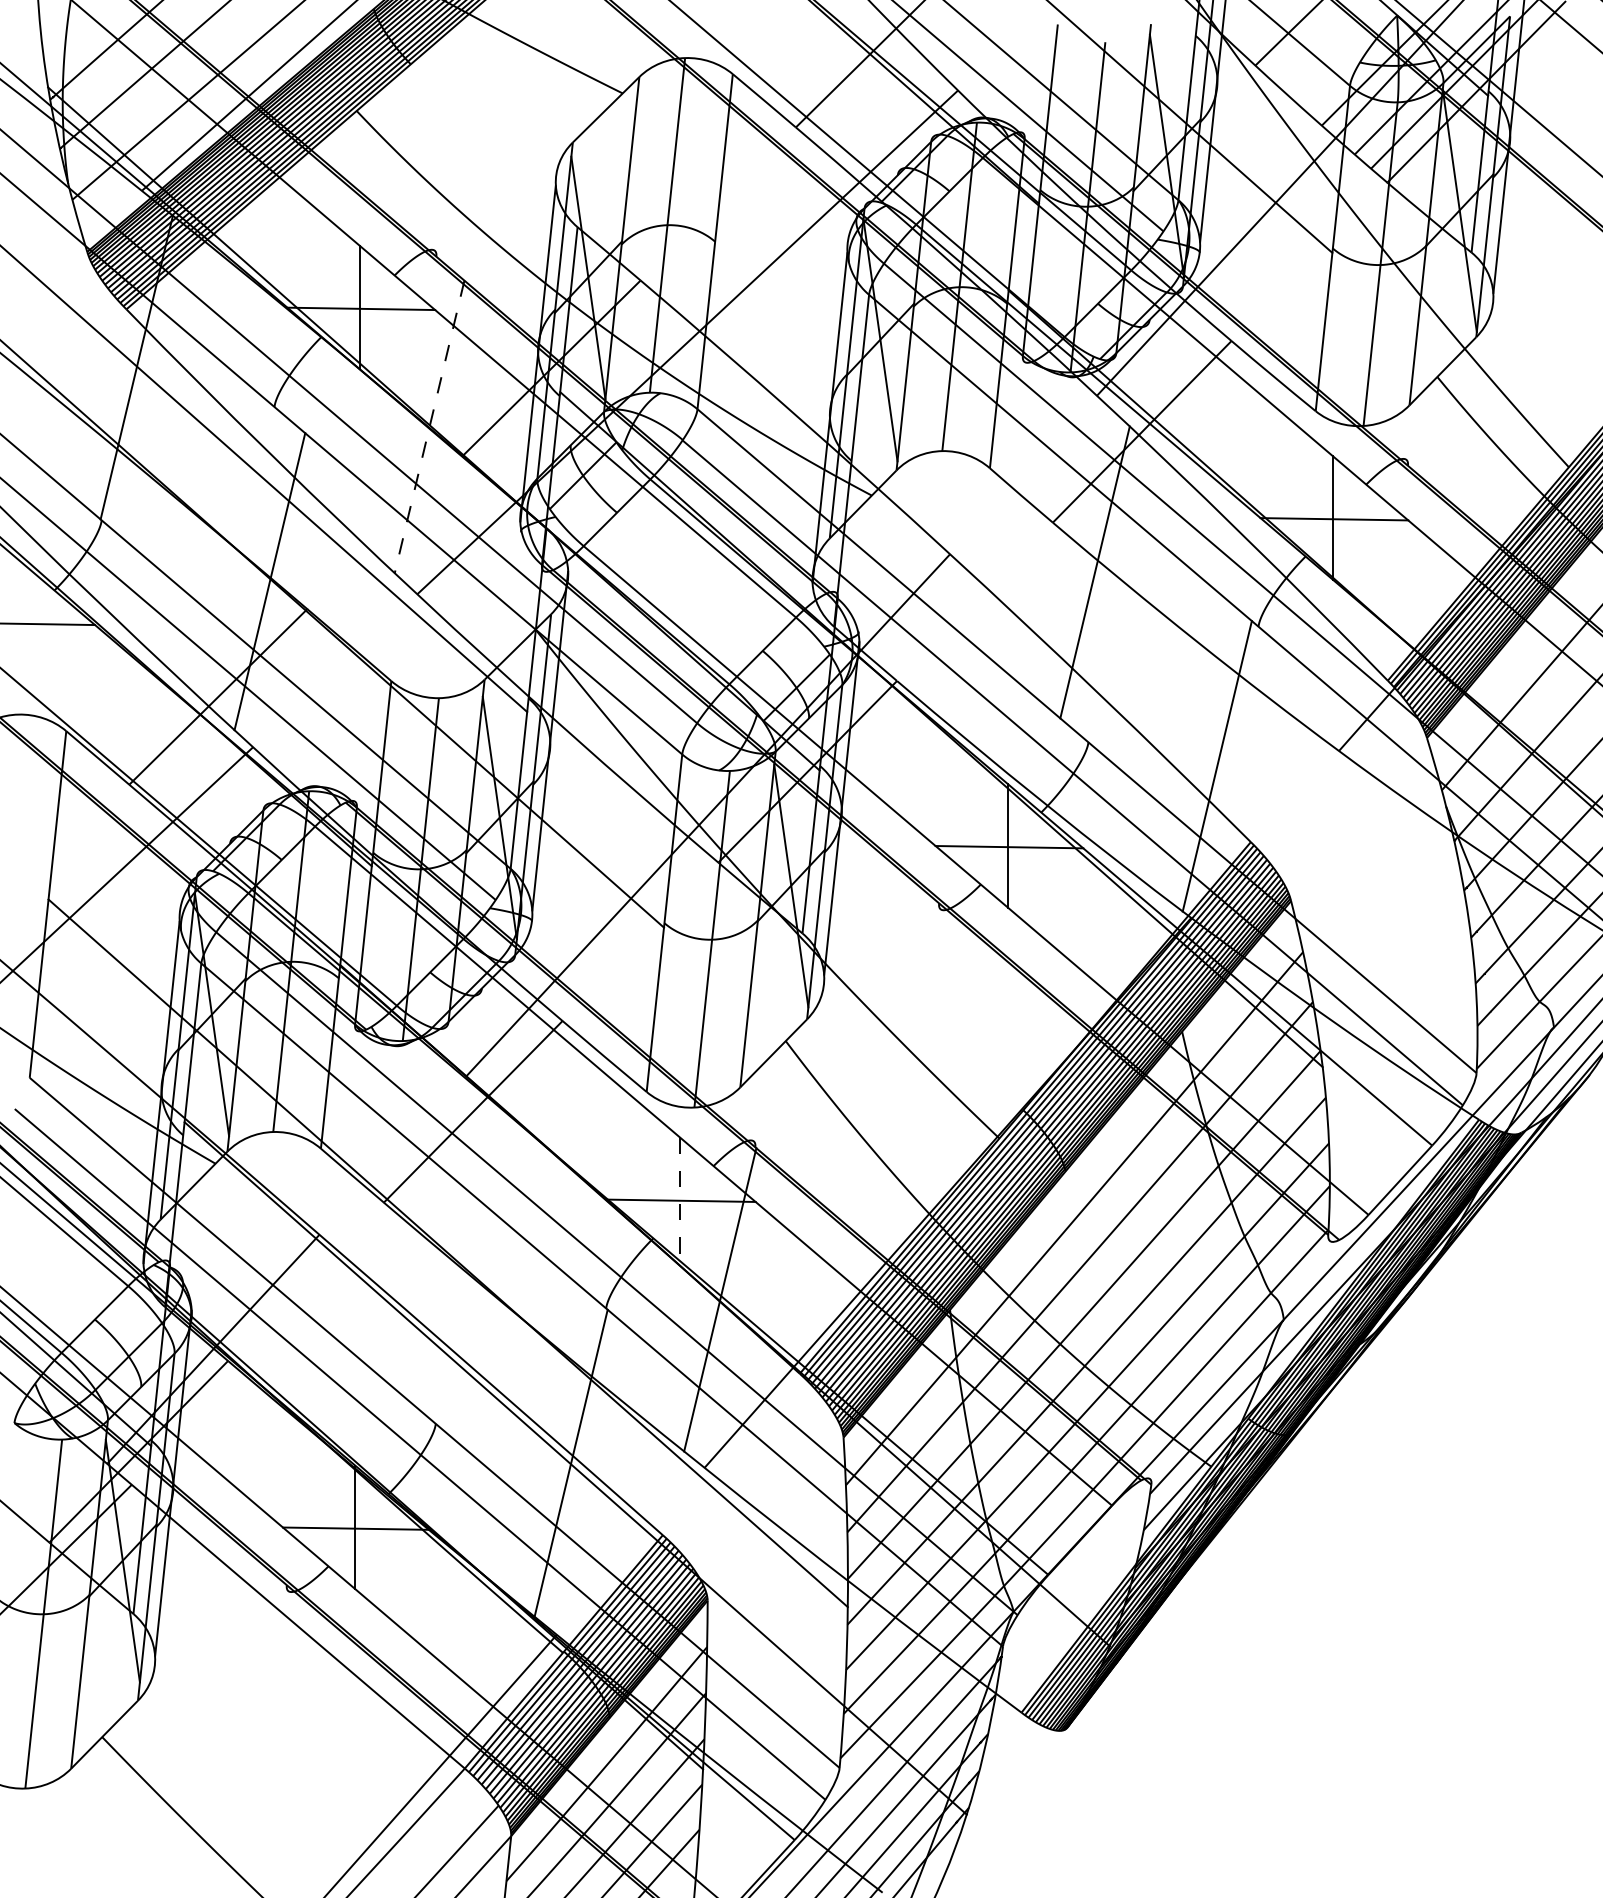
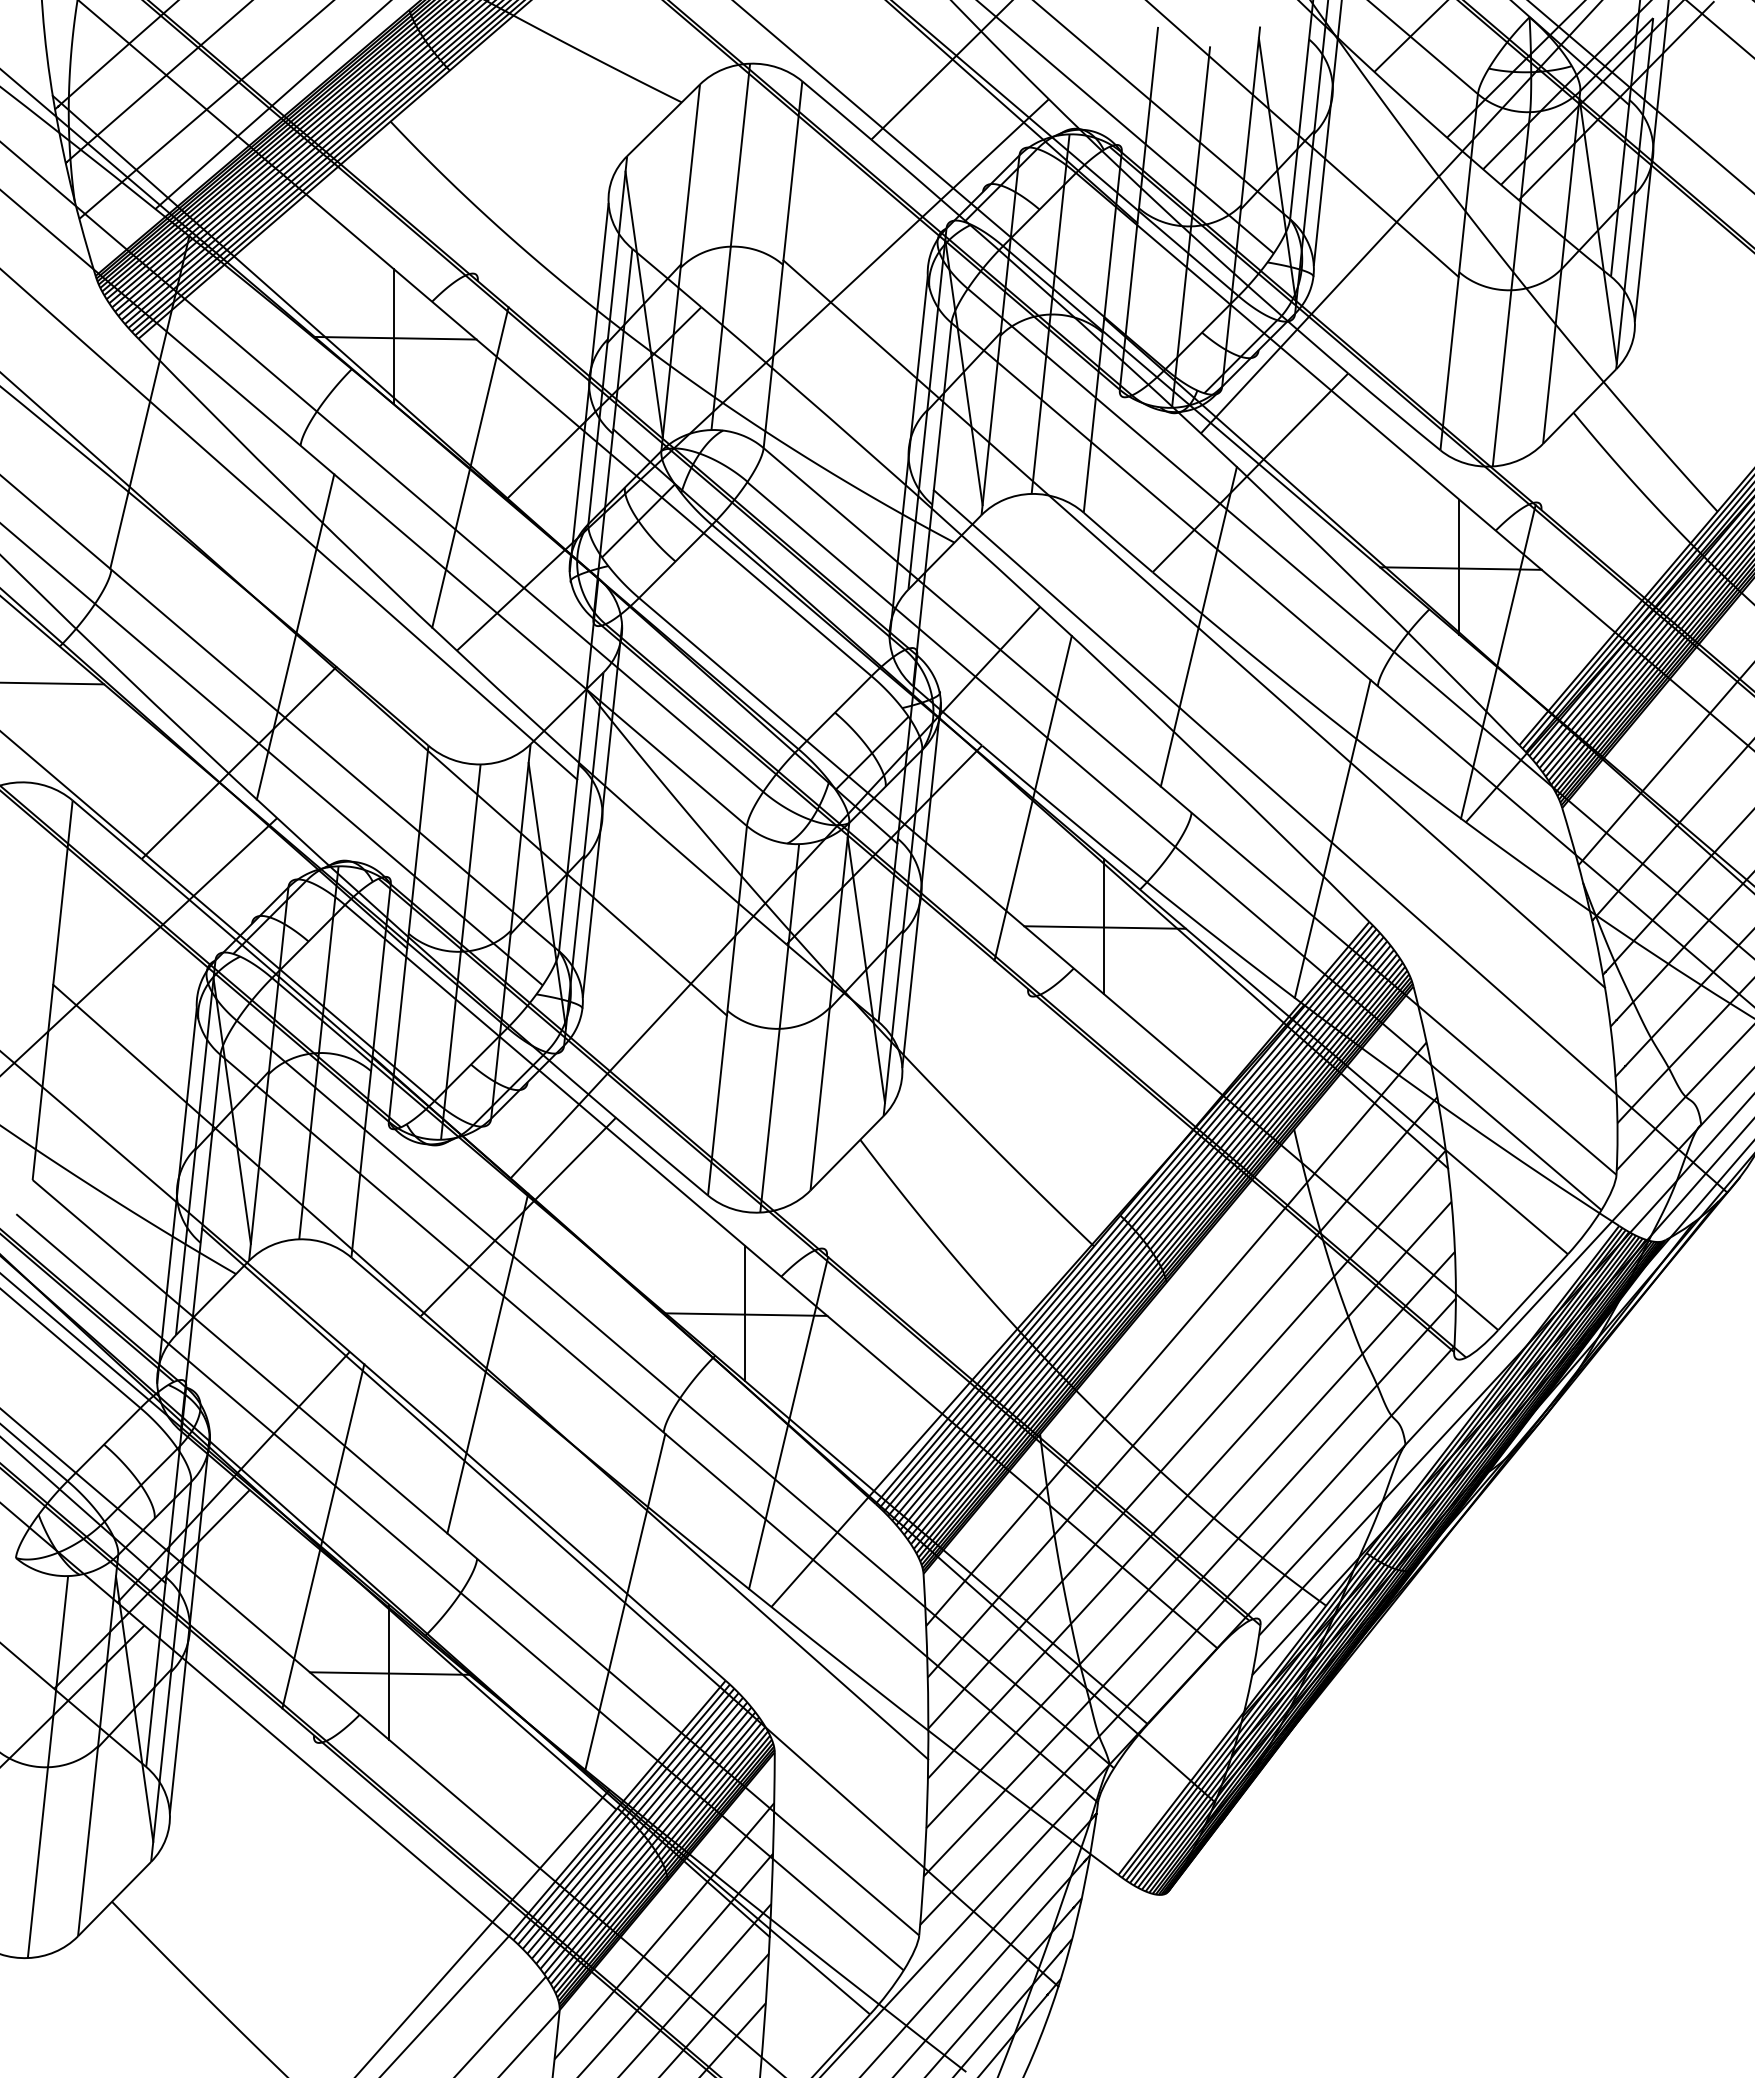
line: (429, 426) -> (470, 467), dashed -> solid
line: (1091, 569) -> (1194, 623), added
line: (1367, 604) -> (1497, 661), added
line: (943, 728) -> (1032, 797), added
line: (1215, 768) -> (1330, 841), added
line: (680, 1199) -> (744, 1313), dashed -> solid
line: (445, 1245) -> (487, 1363), added
line: (295, 1403) -> (323, 1536), added

